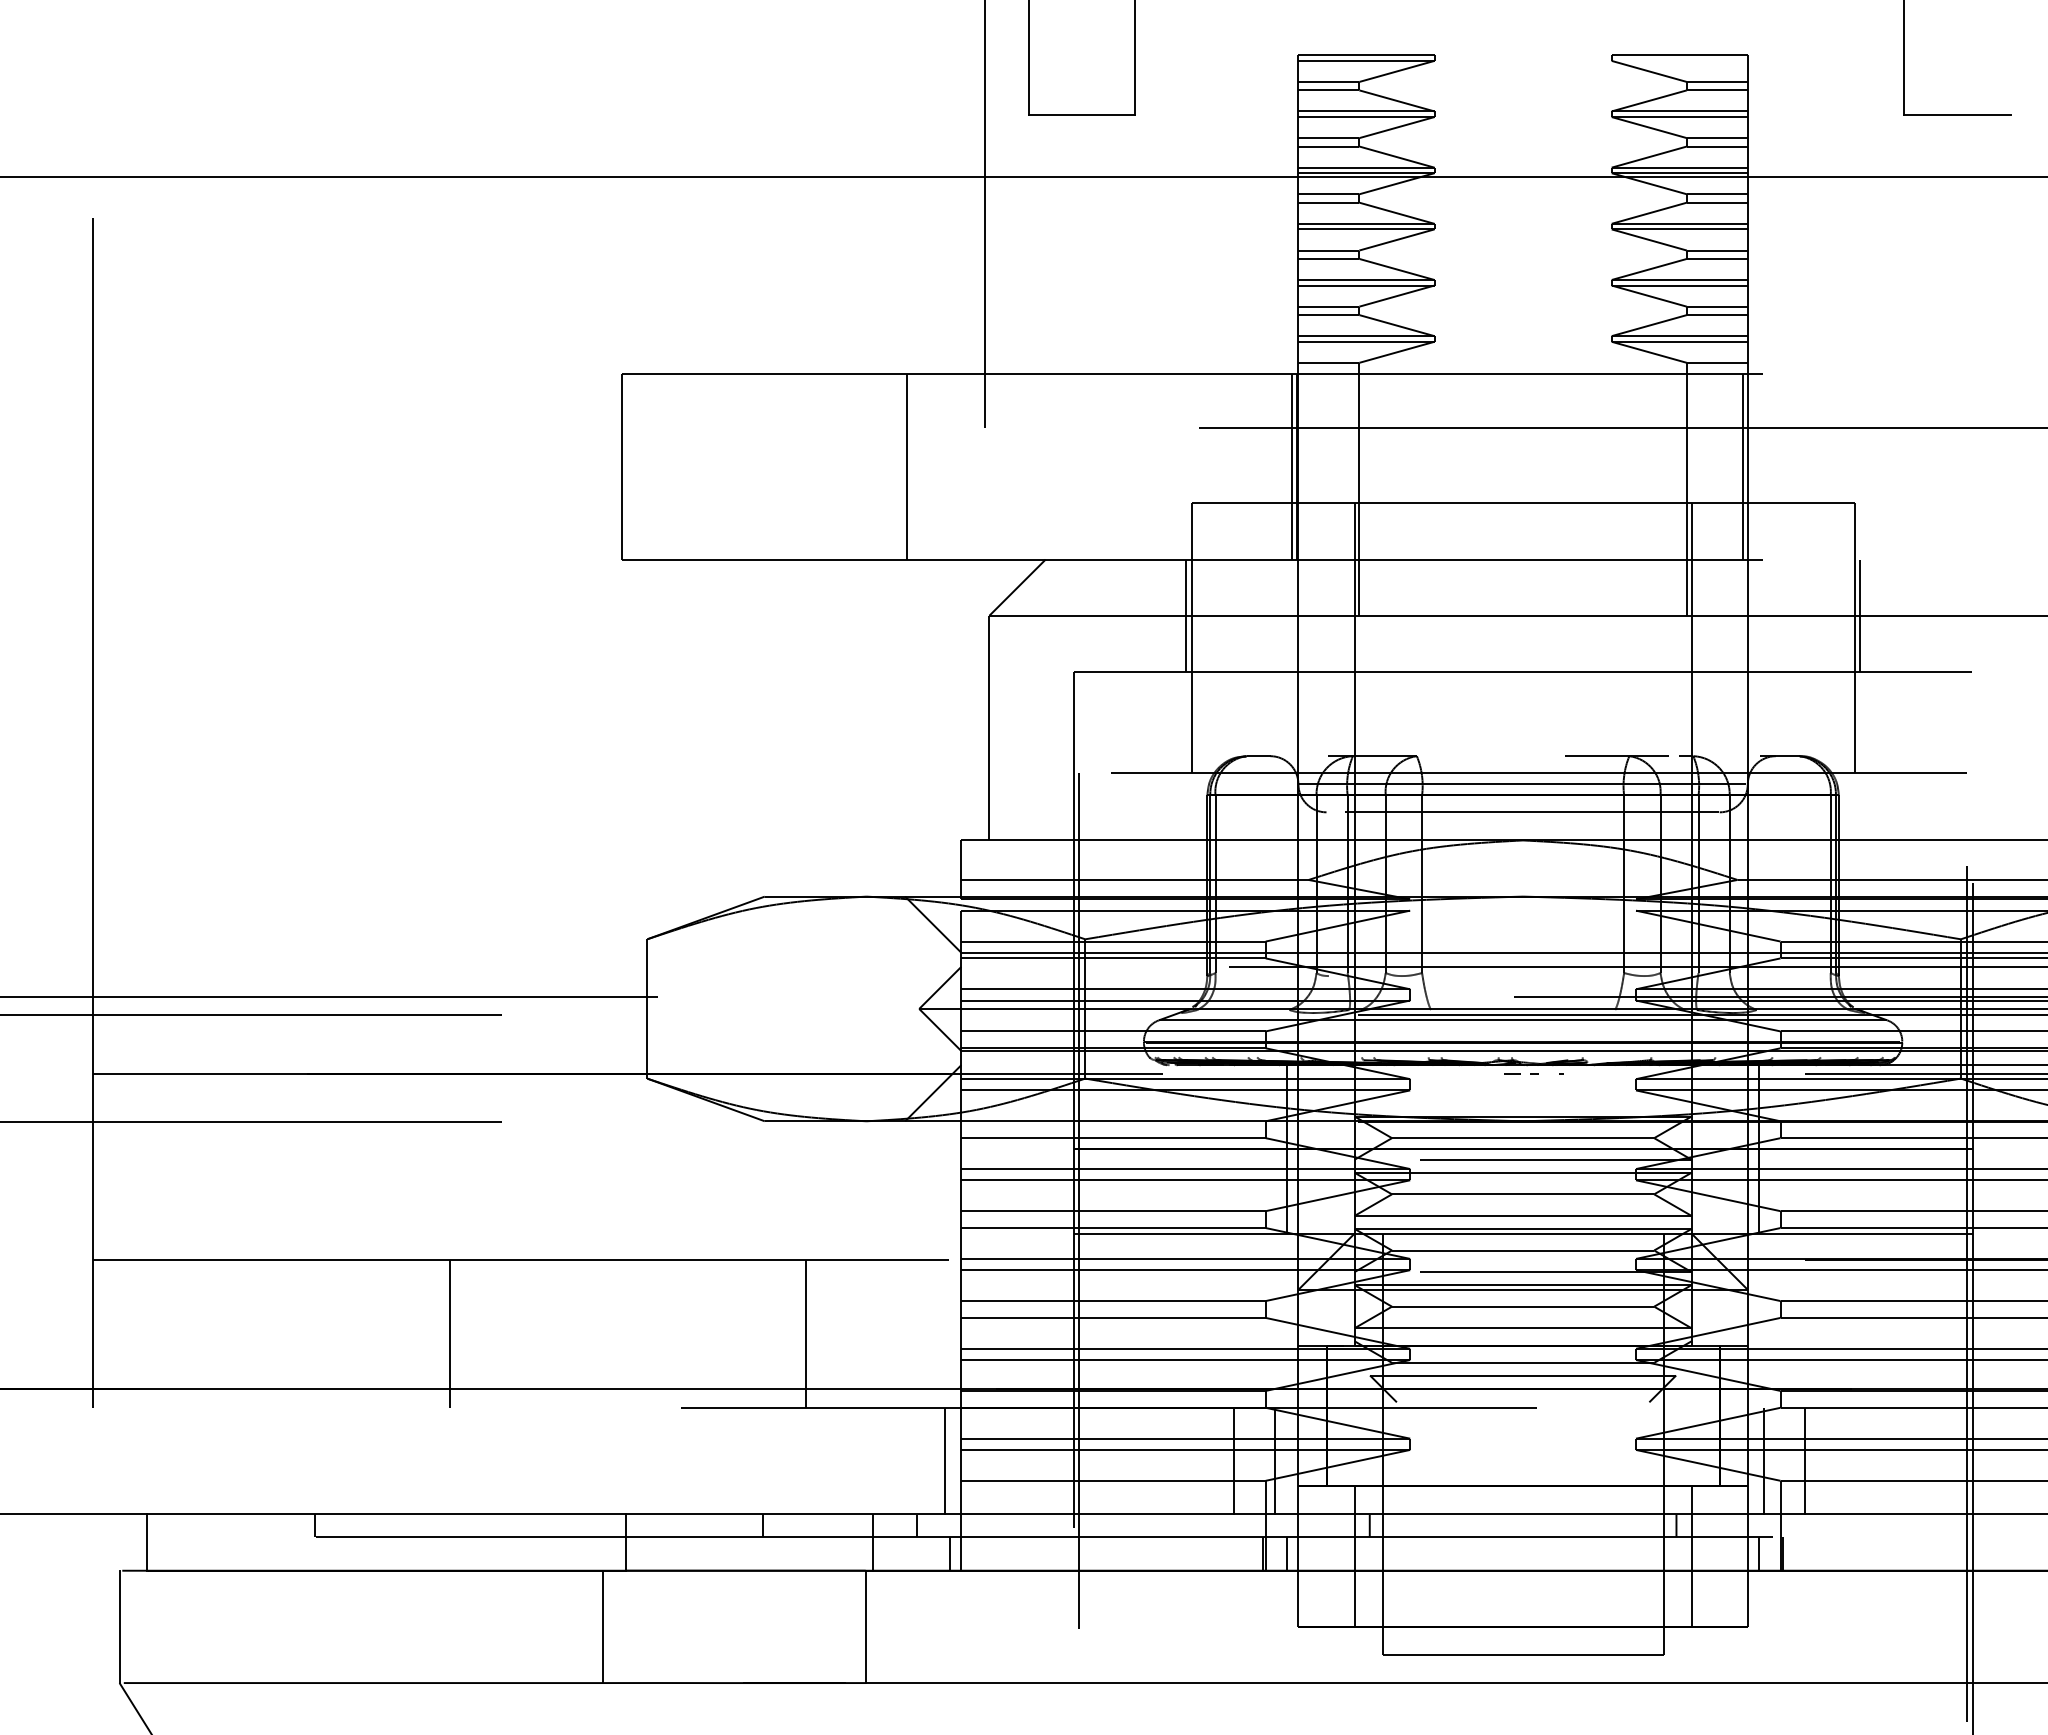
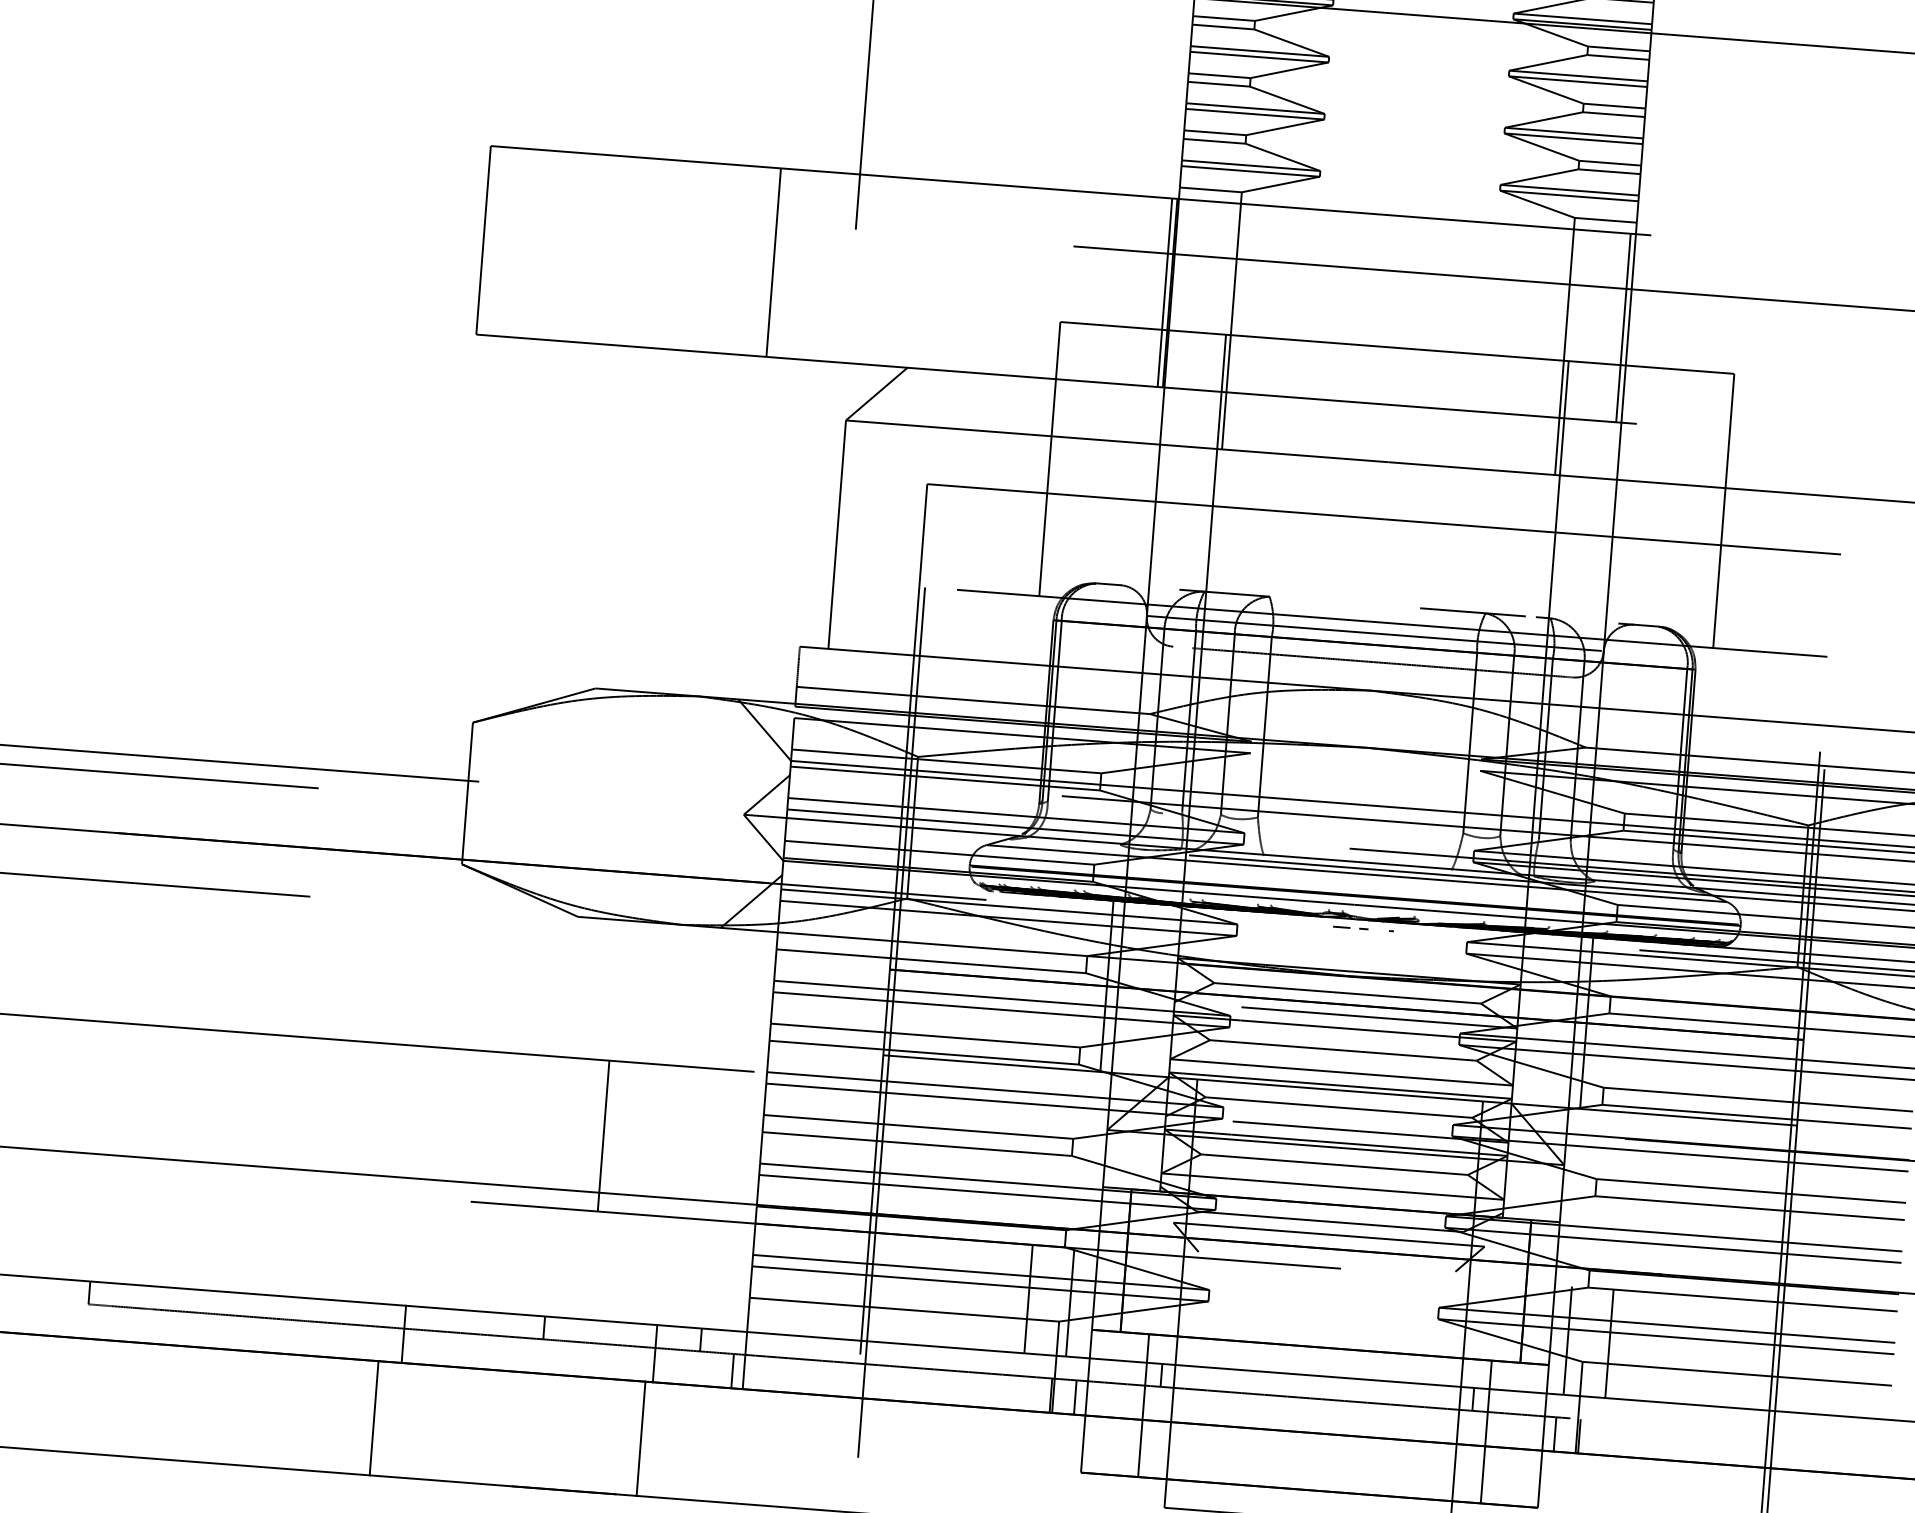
line: (1186, 615) -> (1046, 435), removed
line: (1860, 615) -> (1731, 488), removed
line: (449, 1333) -> (240, 1107), removed
line: (944, 1460) -> (734, 1275), removed

